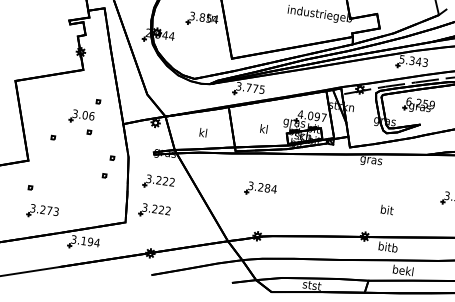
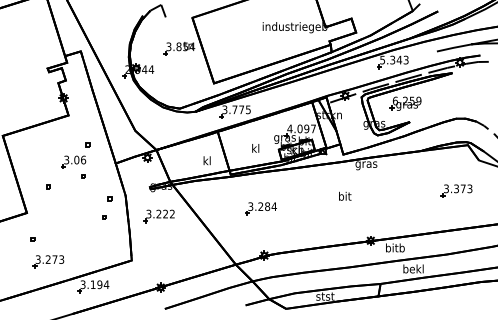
text: (202, 132) -> (206, 160), moved
text: (387, 209) -> (345, 195), moved
part: (154, 211) -> (158, 245), removed

